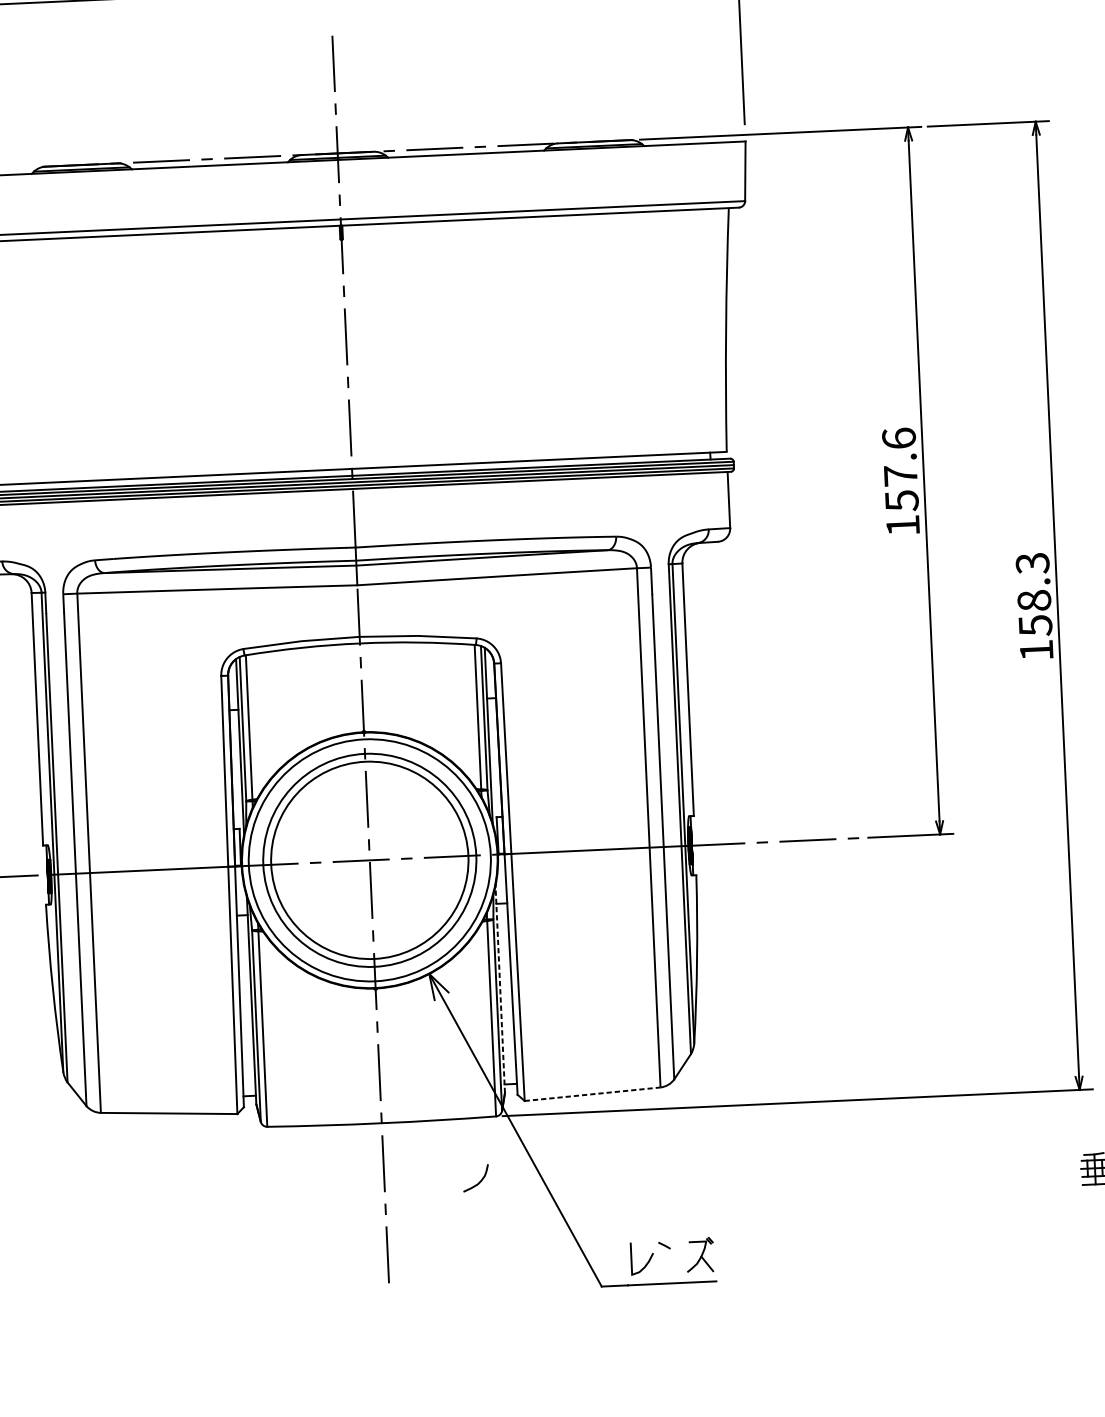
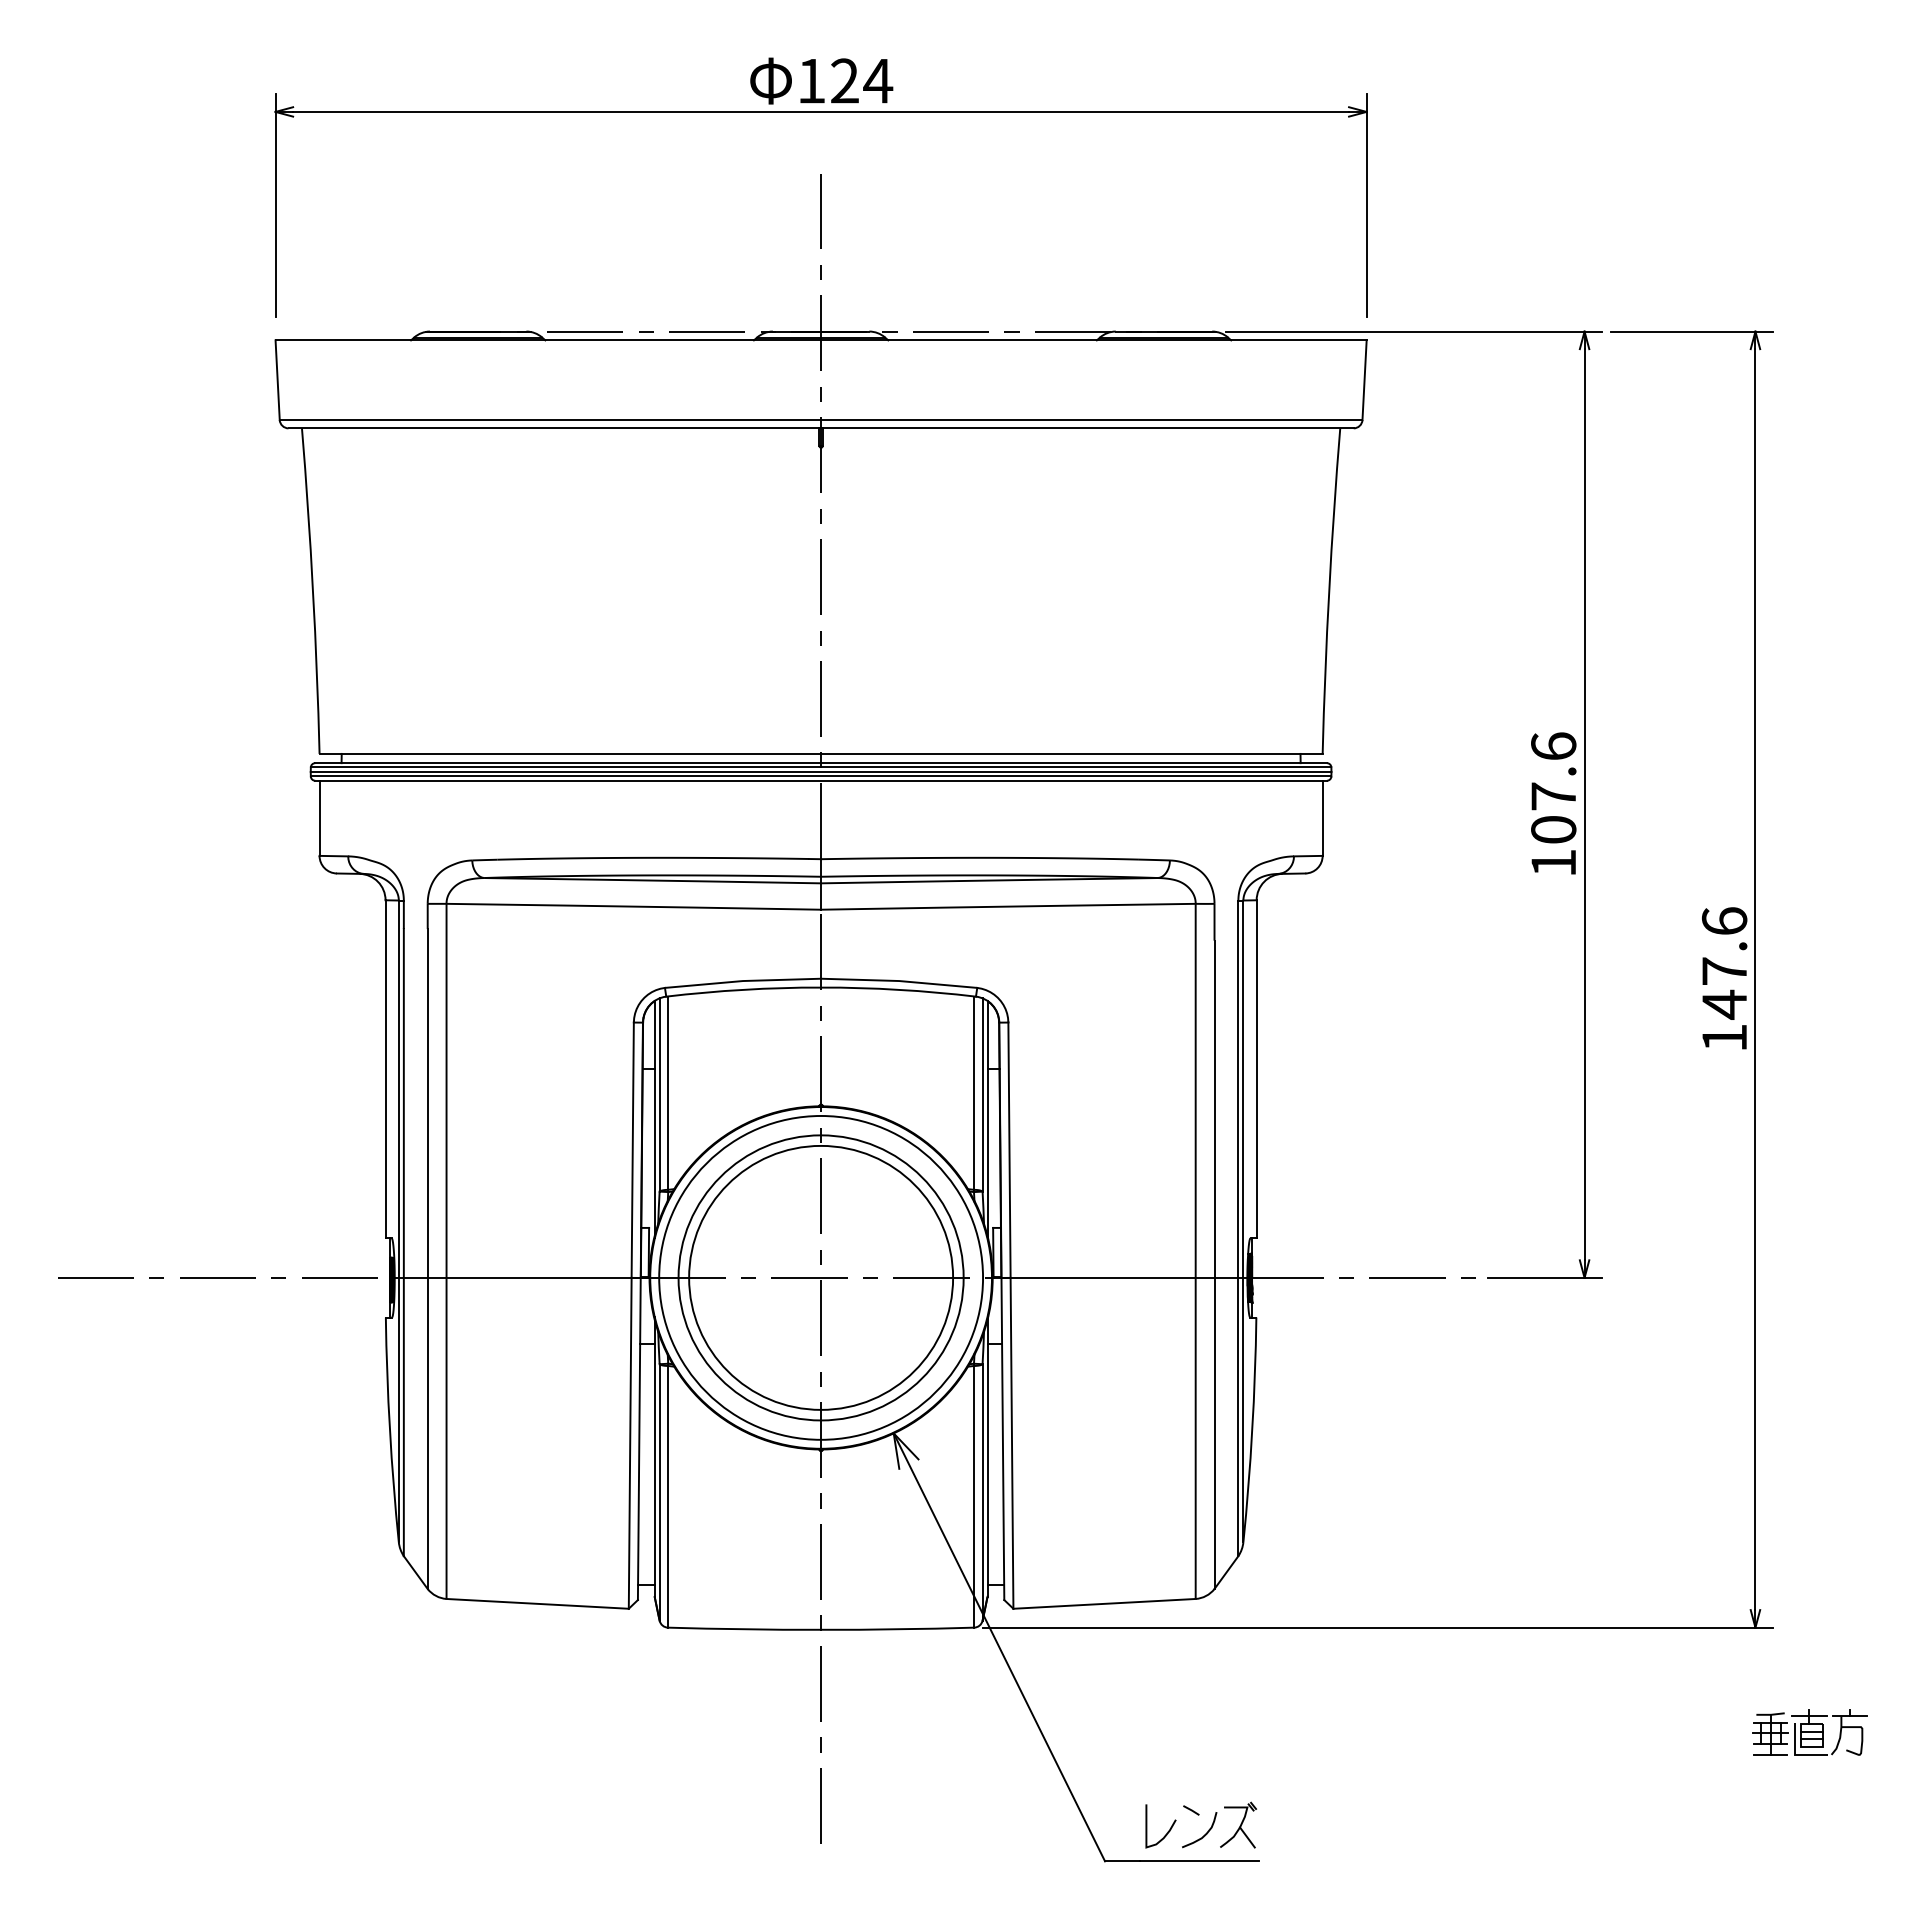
text: (901, 501) -> (1553, 830), 157.6 -> 107.6
text: (1034, 594) -> (1724, 963), 158.3 -> 147.6
line: (500, 988) -> (987, 1457), dashed -> solid
line: (593, 1093) -> (1105, 1603), dashed -> solid
curve: (479, 1181) -> (1204, 1834), moved

